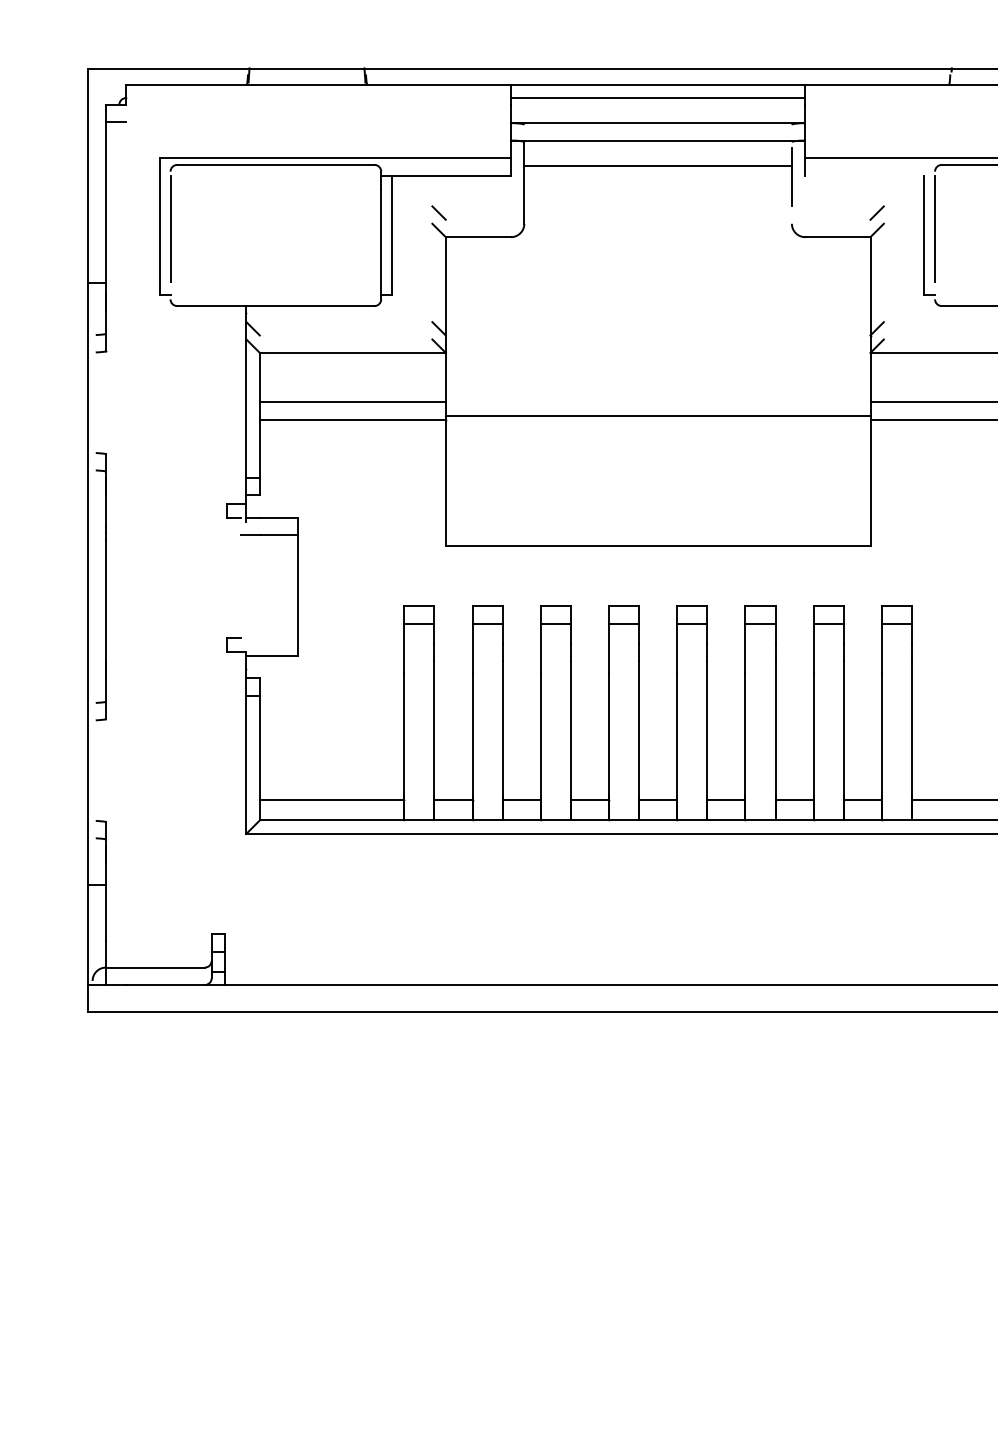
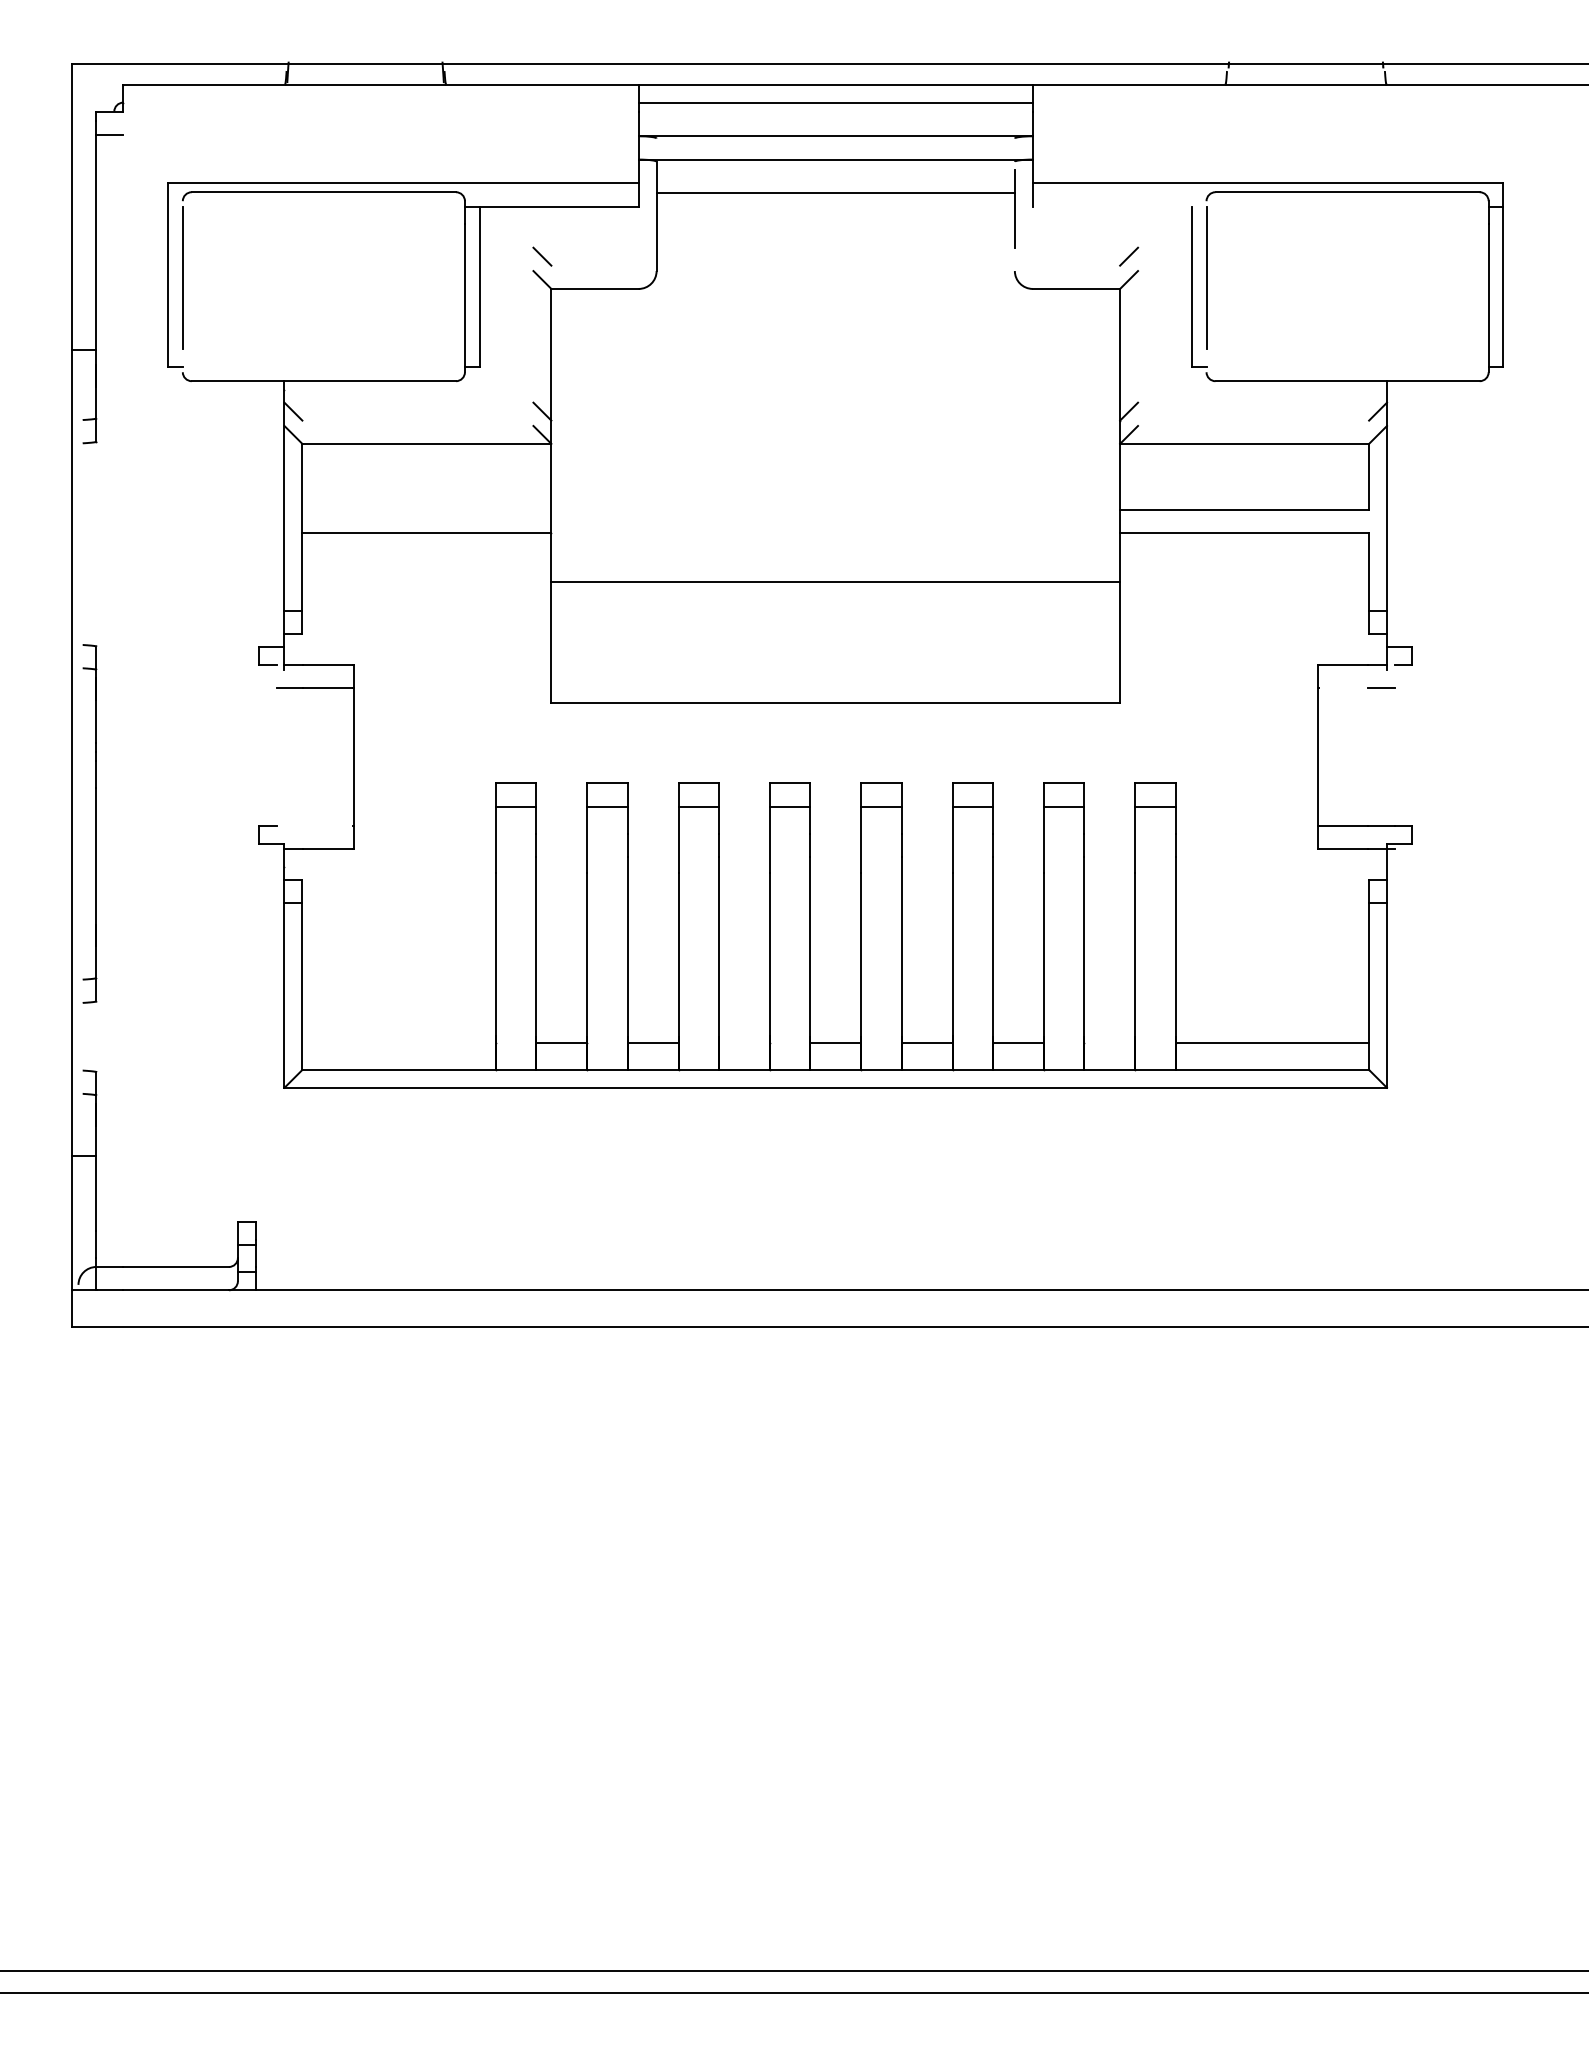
line: (352, 402) -> (426, 510), removed
line: (657, 416) -> (835, 582), moved
part: (100, 586) -> (89, 823), moved
line: (331, 800) -> (398, 1043), removed
line: (589, 800) -> (743, 1043), removed
line: (862, 800) -> (1109, 1043), removed

